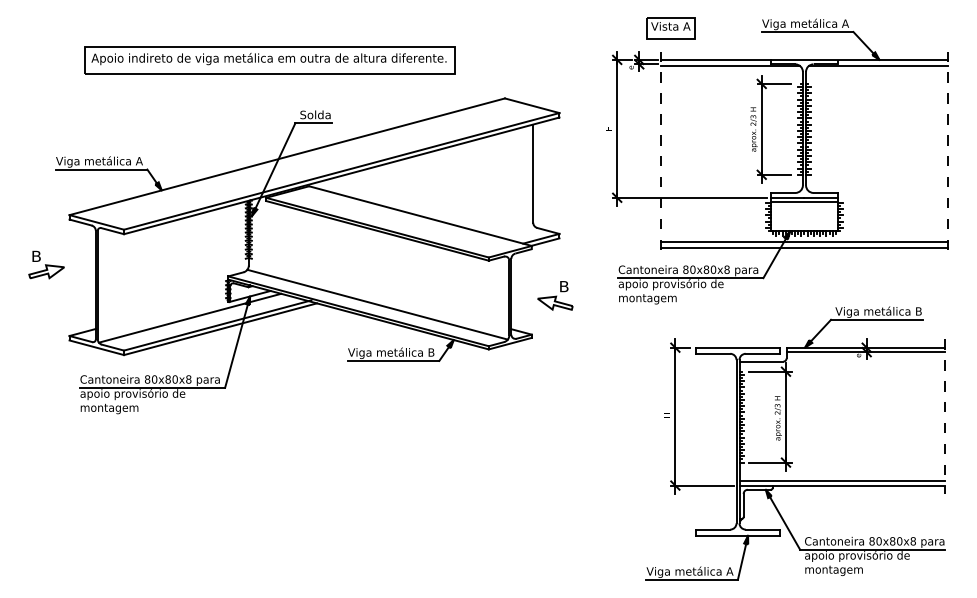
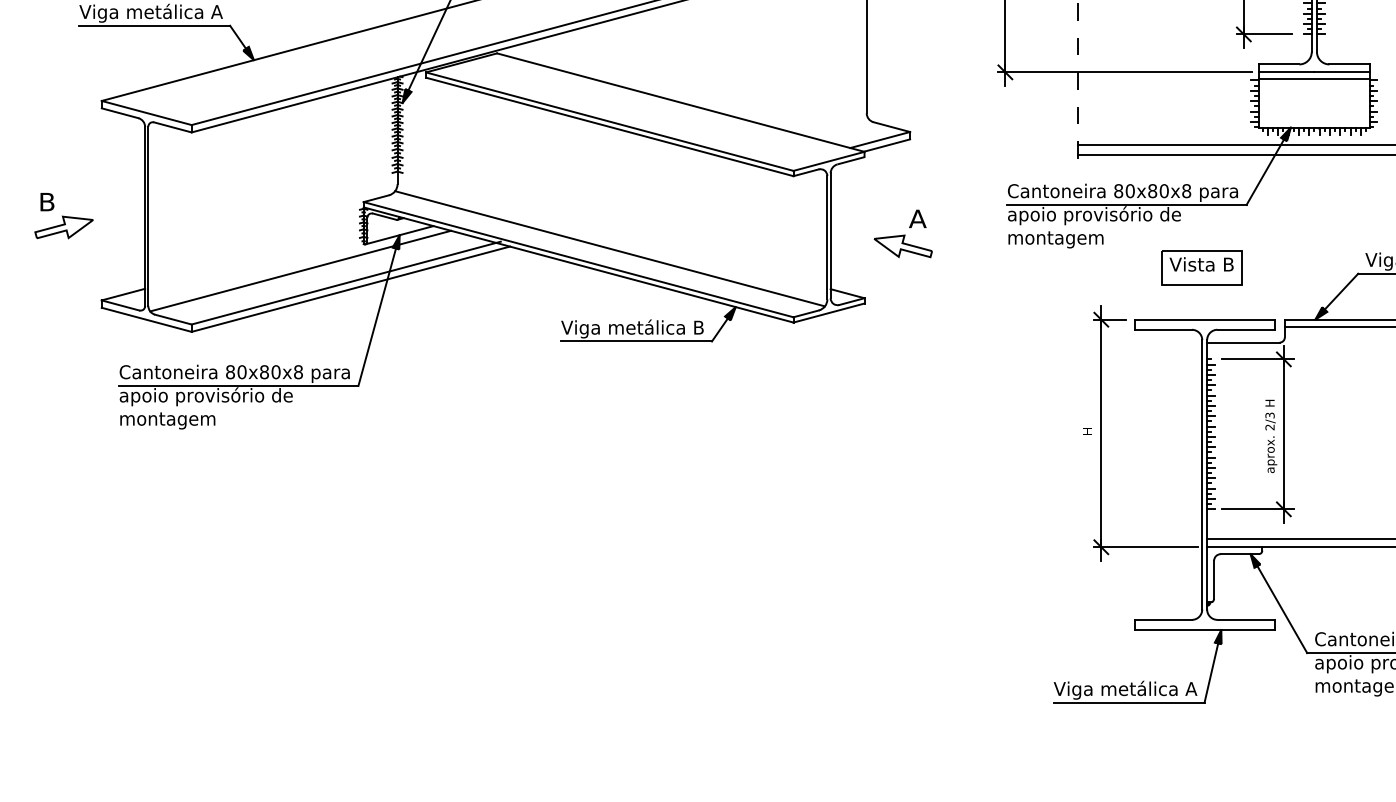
part: (46, 264) -> (63, 215), moved
text: (564, 286) -> (918, 218), B -> A
part: (736, 316) -> (1202, 268), added

